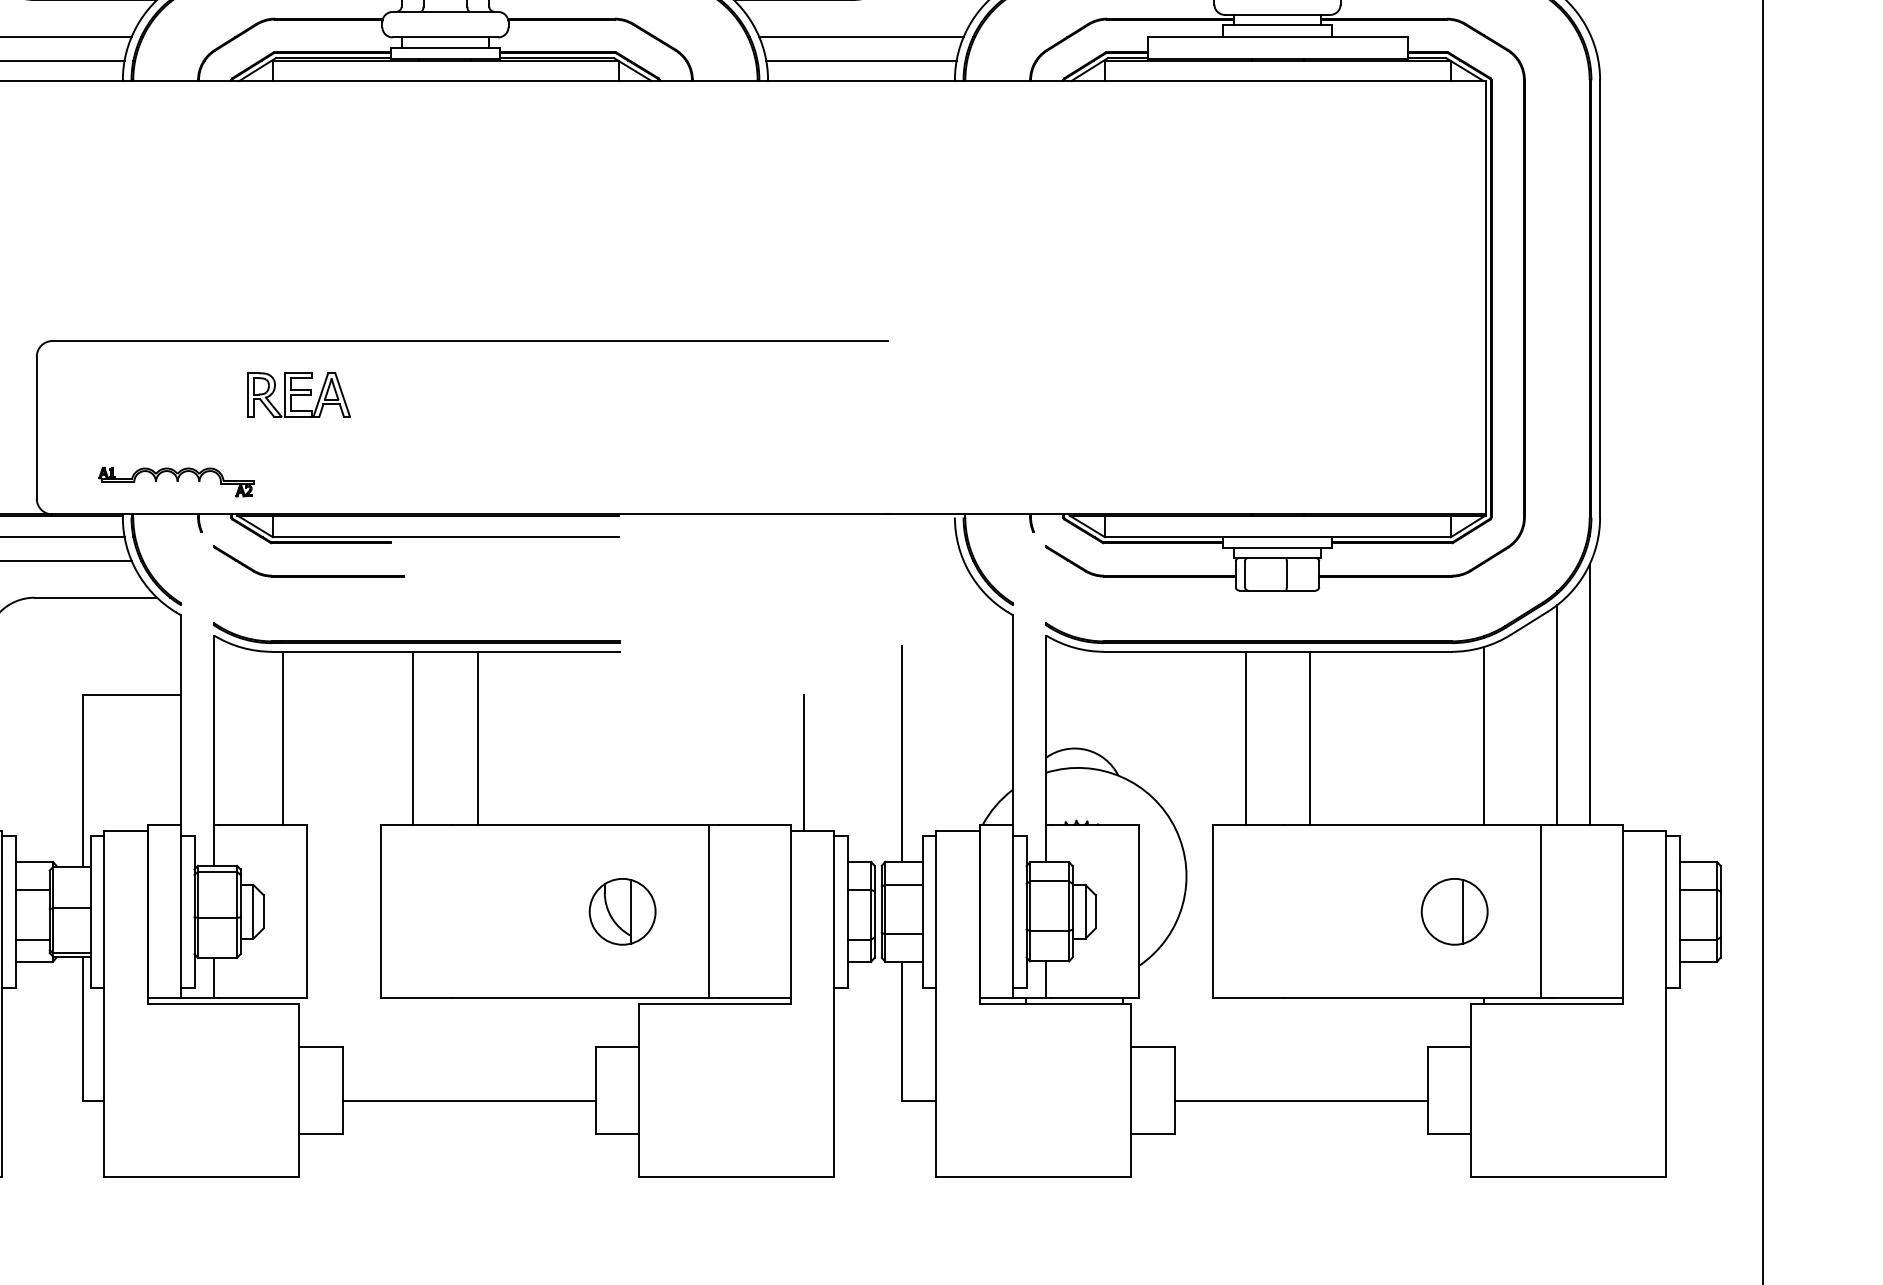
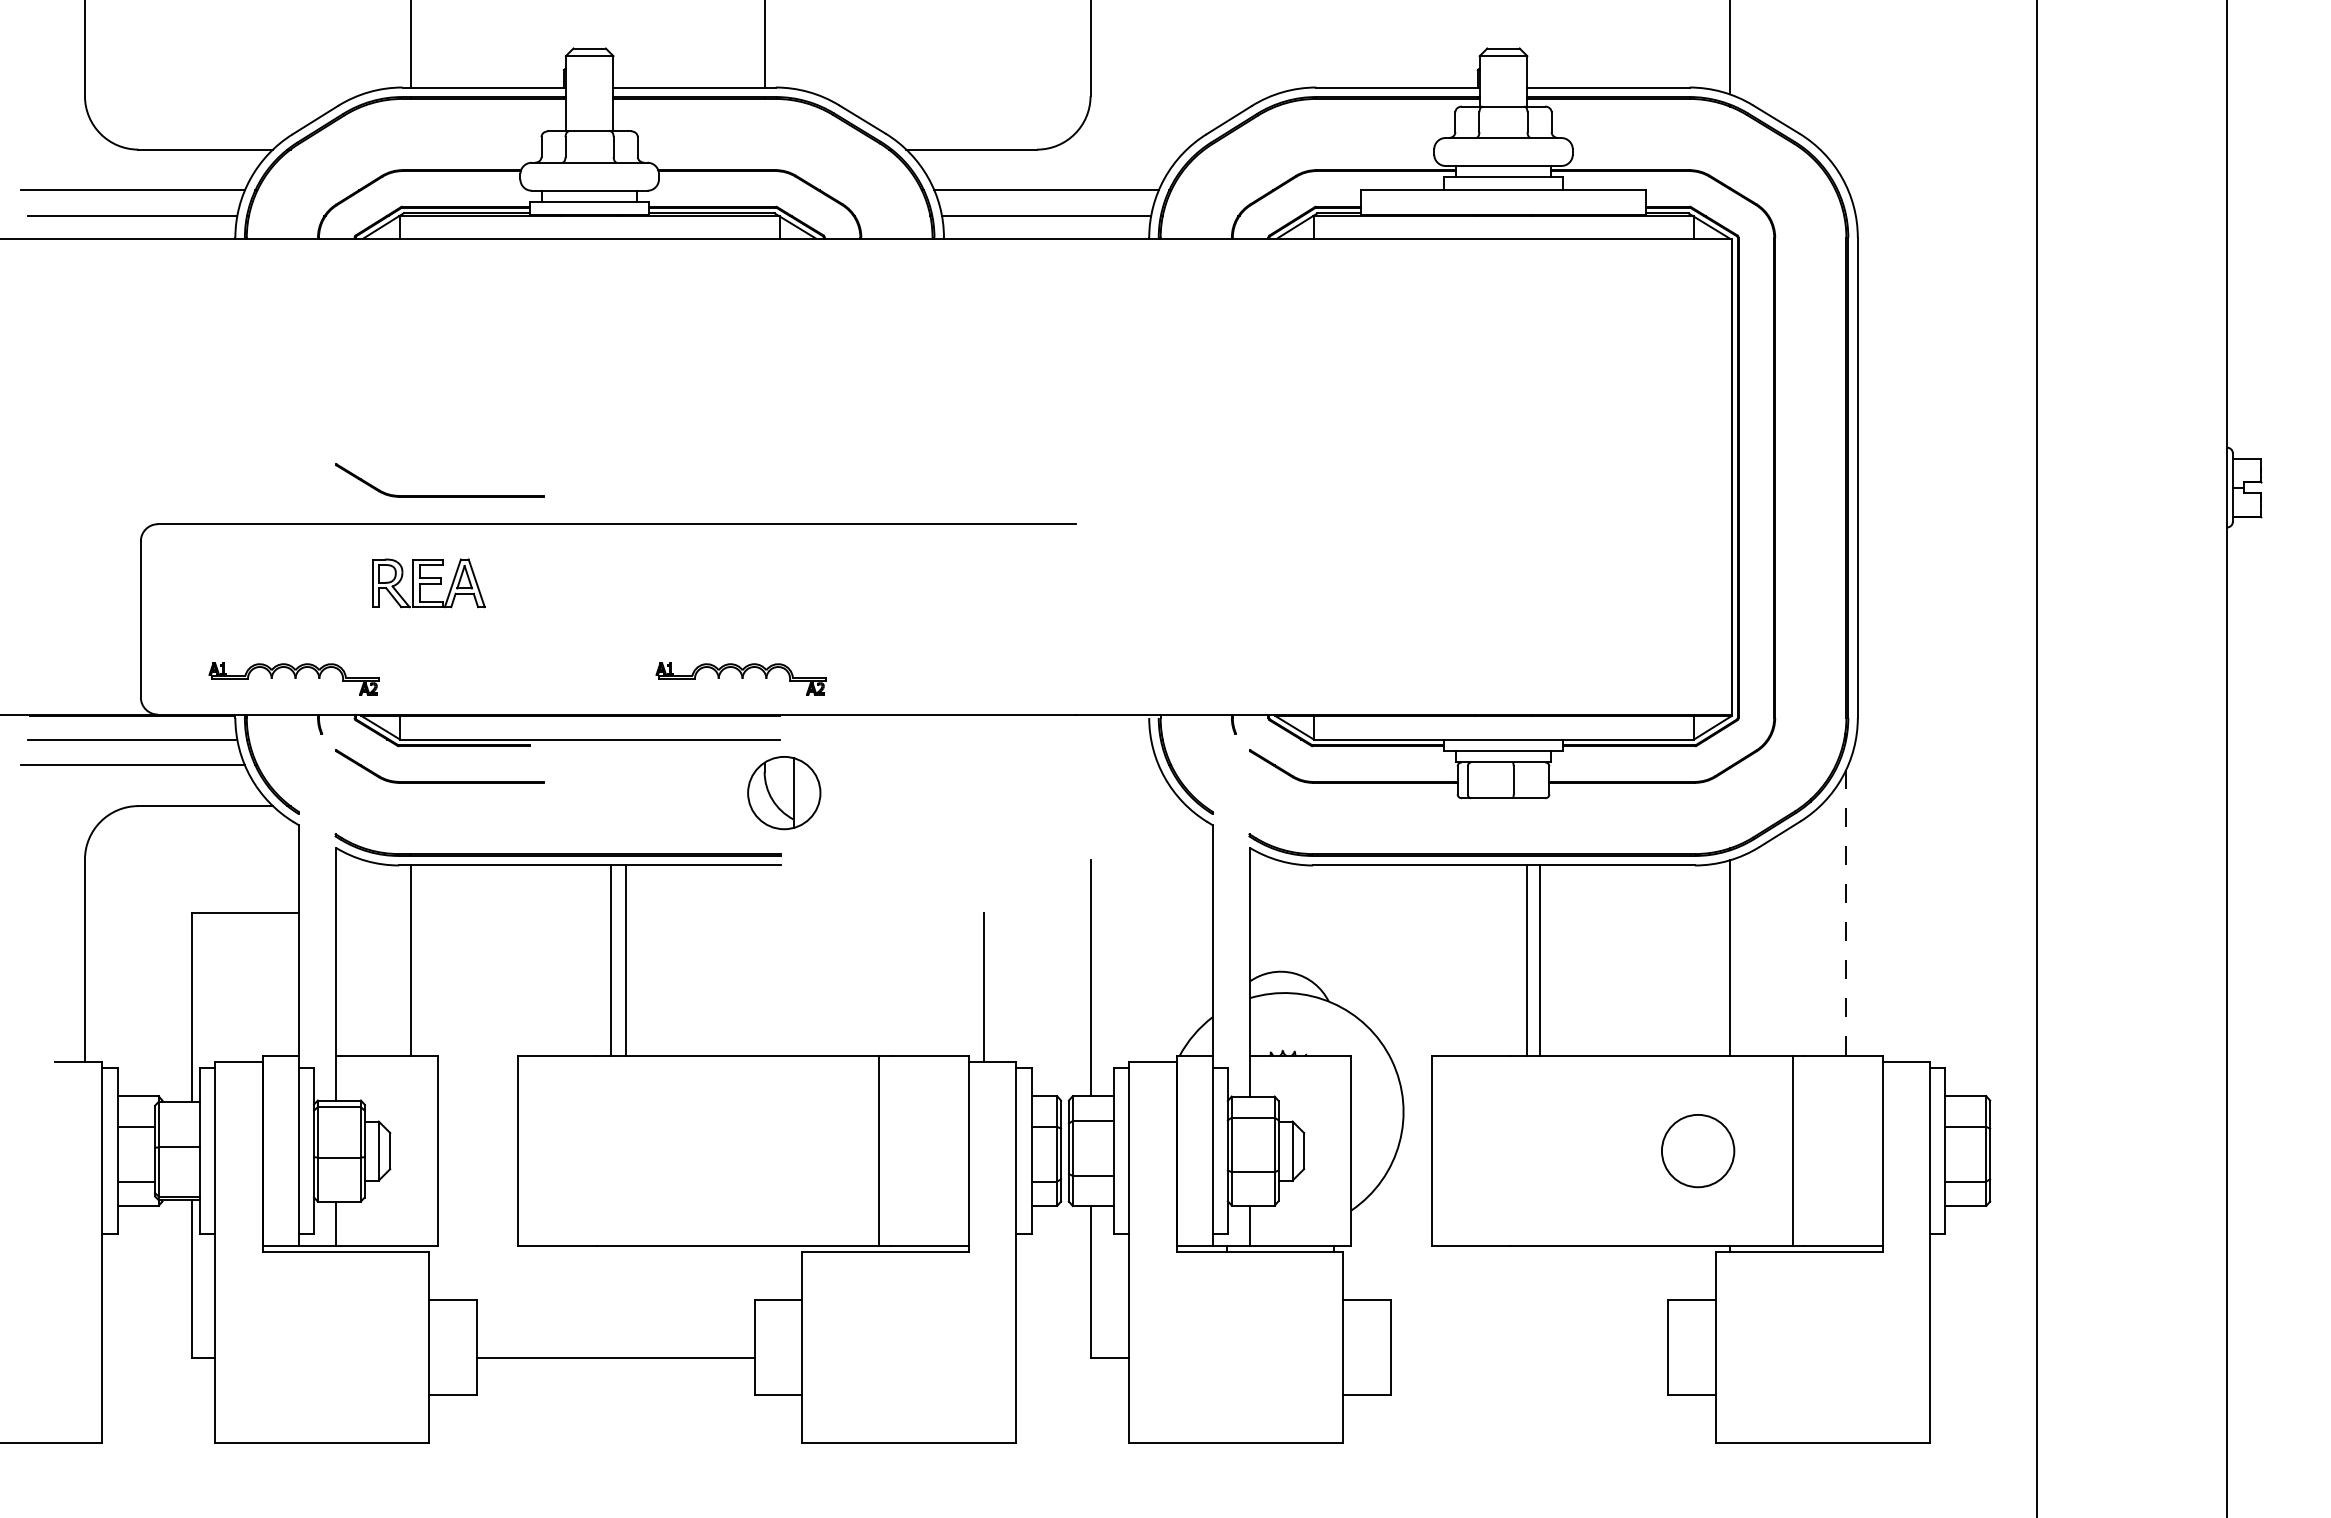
part: (308, 314) -> (439, 495), added
part: (582, 481) -> (740, 678), added
line: (1589, 695) -> (1846, 913), solid -> dashed
line: (1557, 714) -> (1810, 934), removed
line: (413, 738) -> (610, 960), moved
line: (1245, 738) -> (1527, 960), moved
line: (1463, 911) -> (1707, 1150), removed
part: (622, 912) -> (784, 793), moved
line: (1301, 1100) -> (1529, 1358), removed

